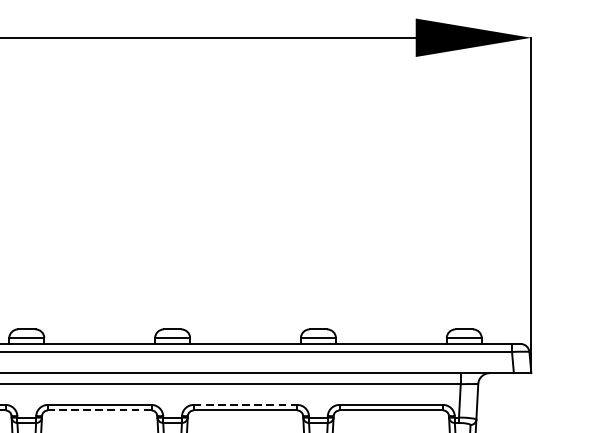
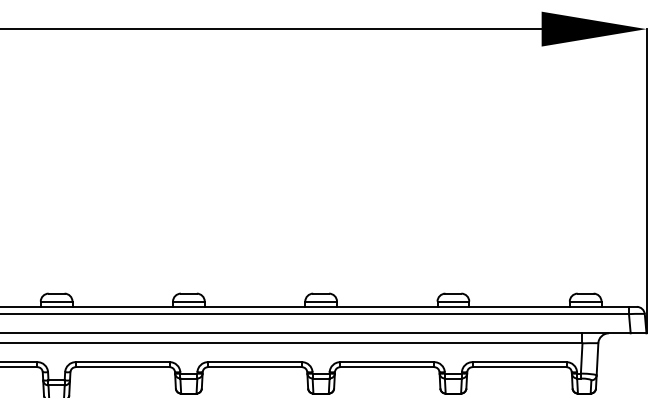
line: (245, 405) -> (387, 362), dashed -> solid
line: (99, 410) -> (254, 367), dashed -> solid

